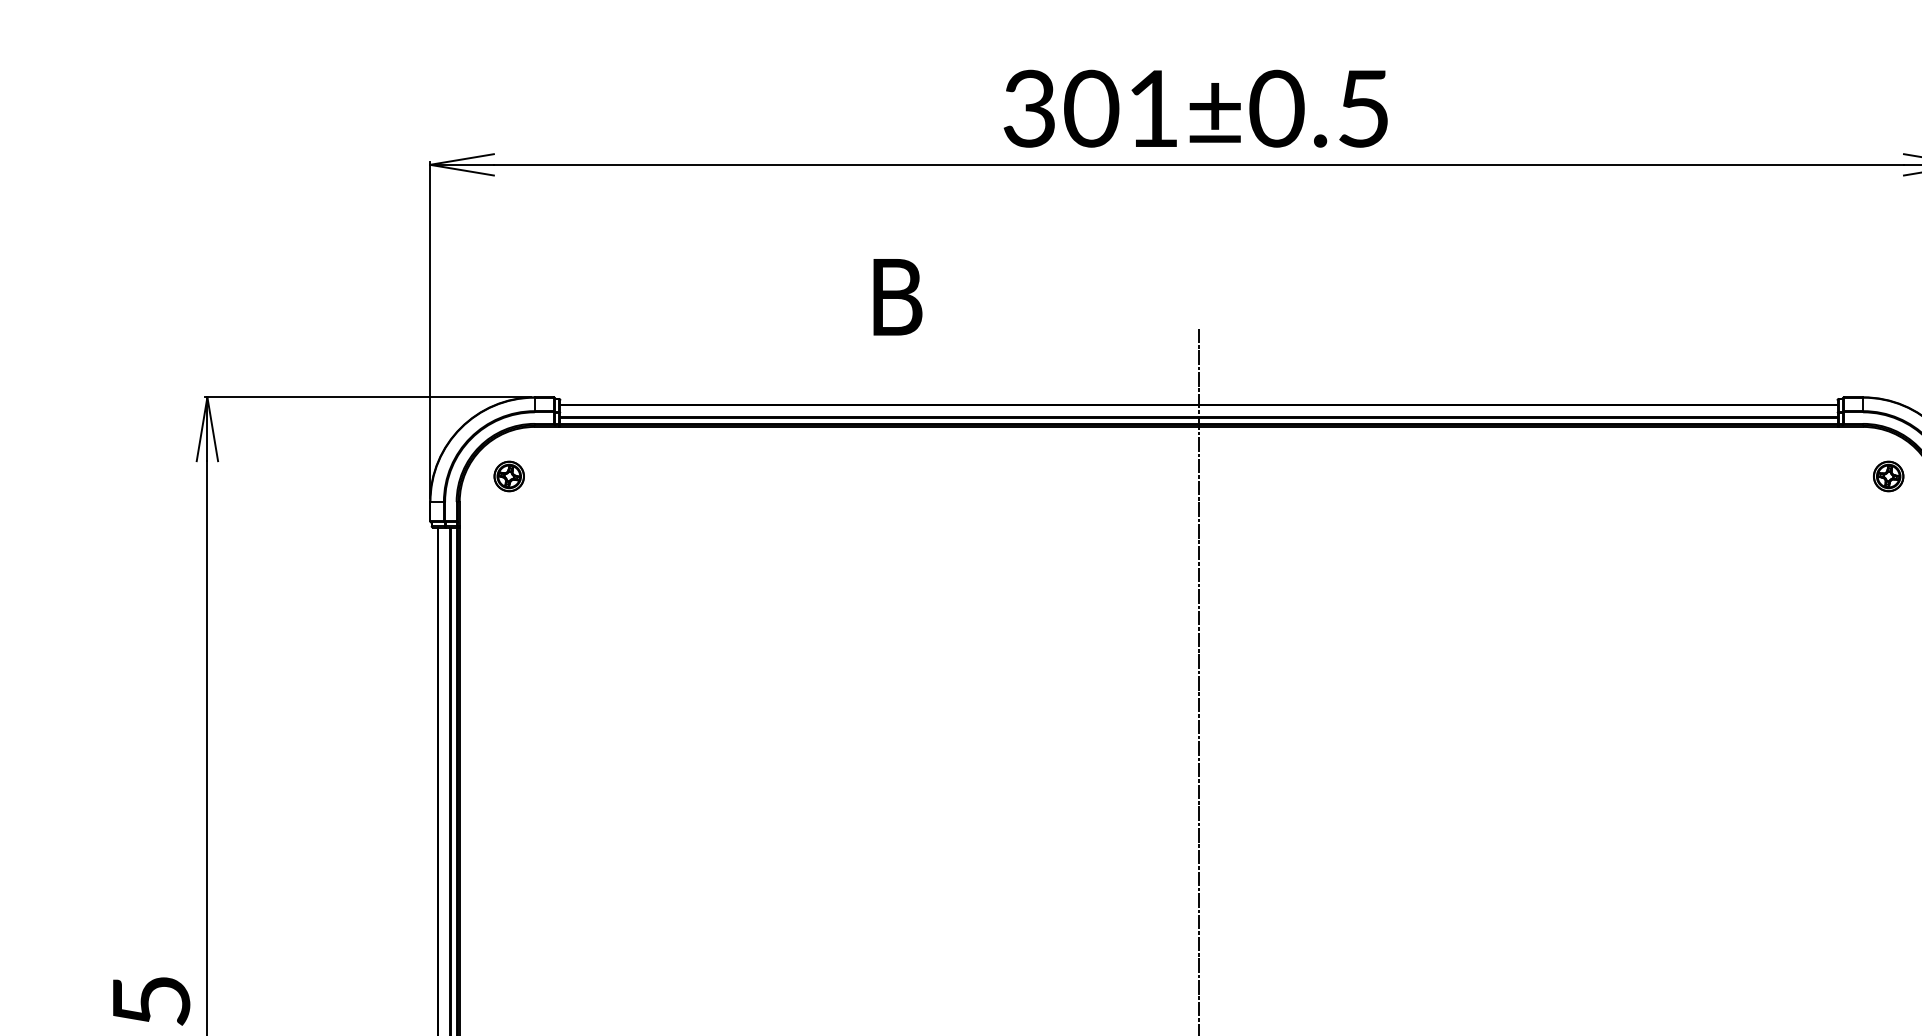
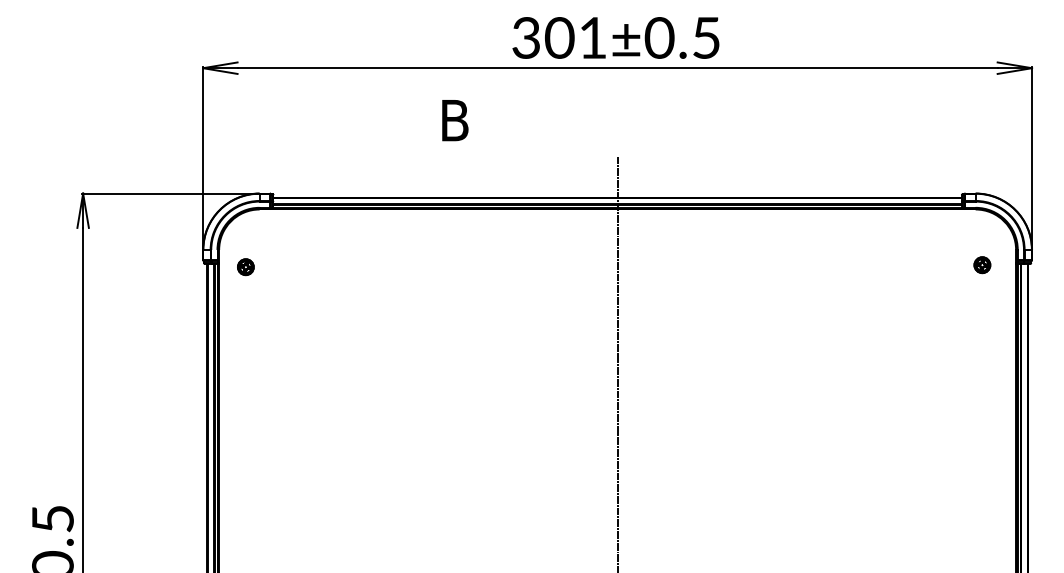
text: (898, 297) -> (455, 120), moved
part: (508, 477) -> (245, 267), moved
part: (1888, 477) -> (982, 265), moved

